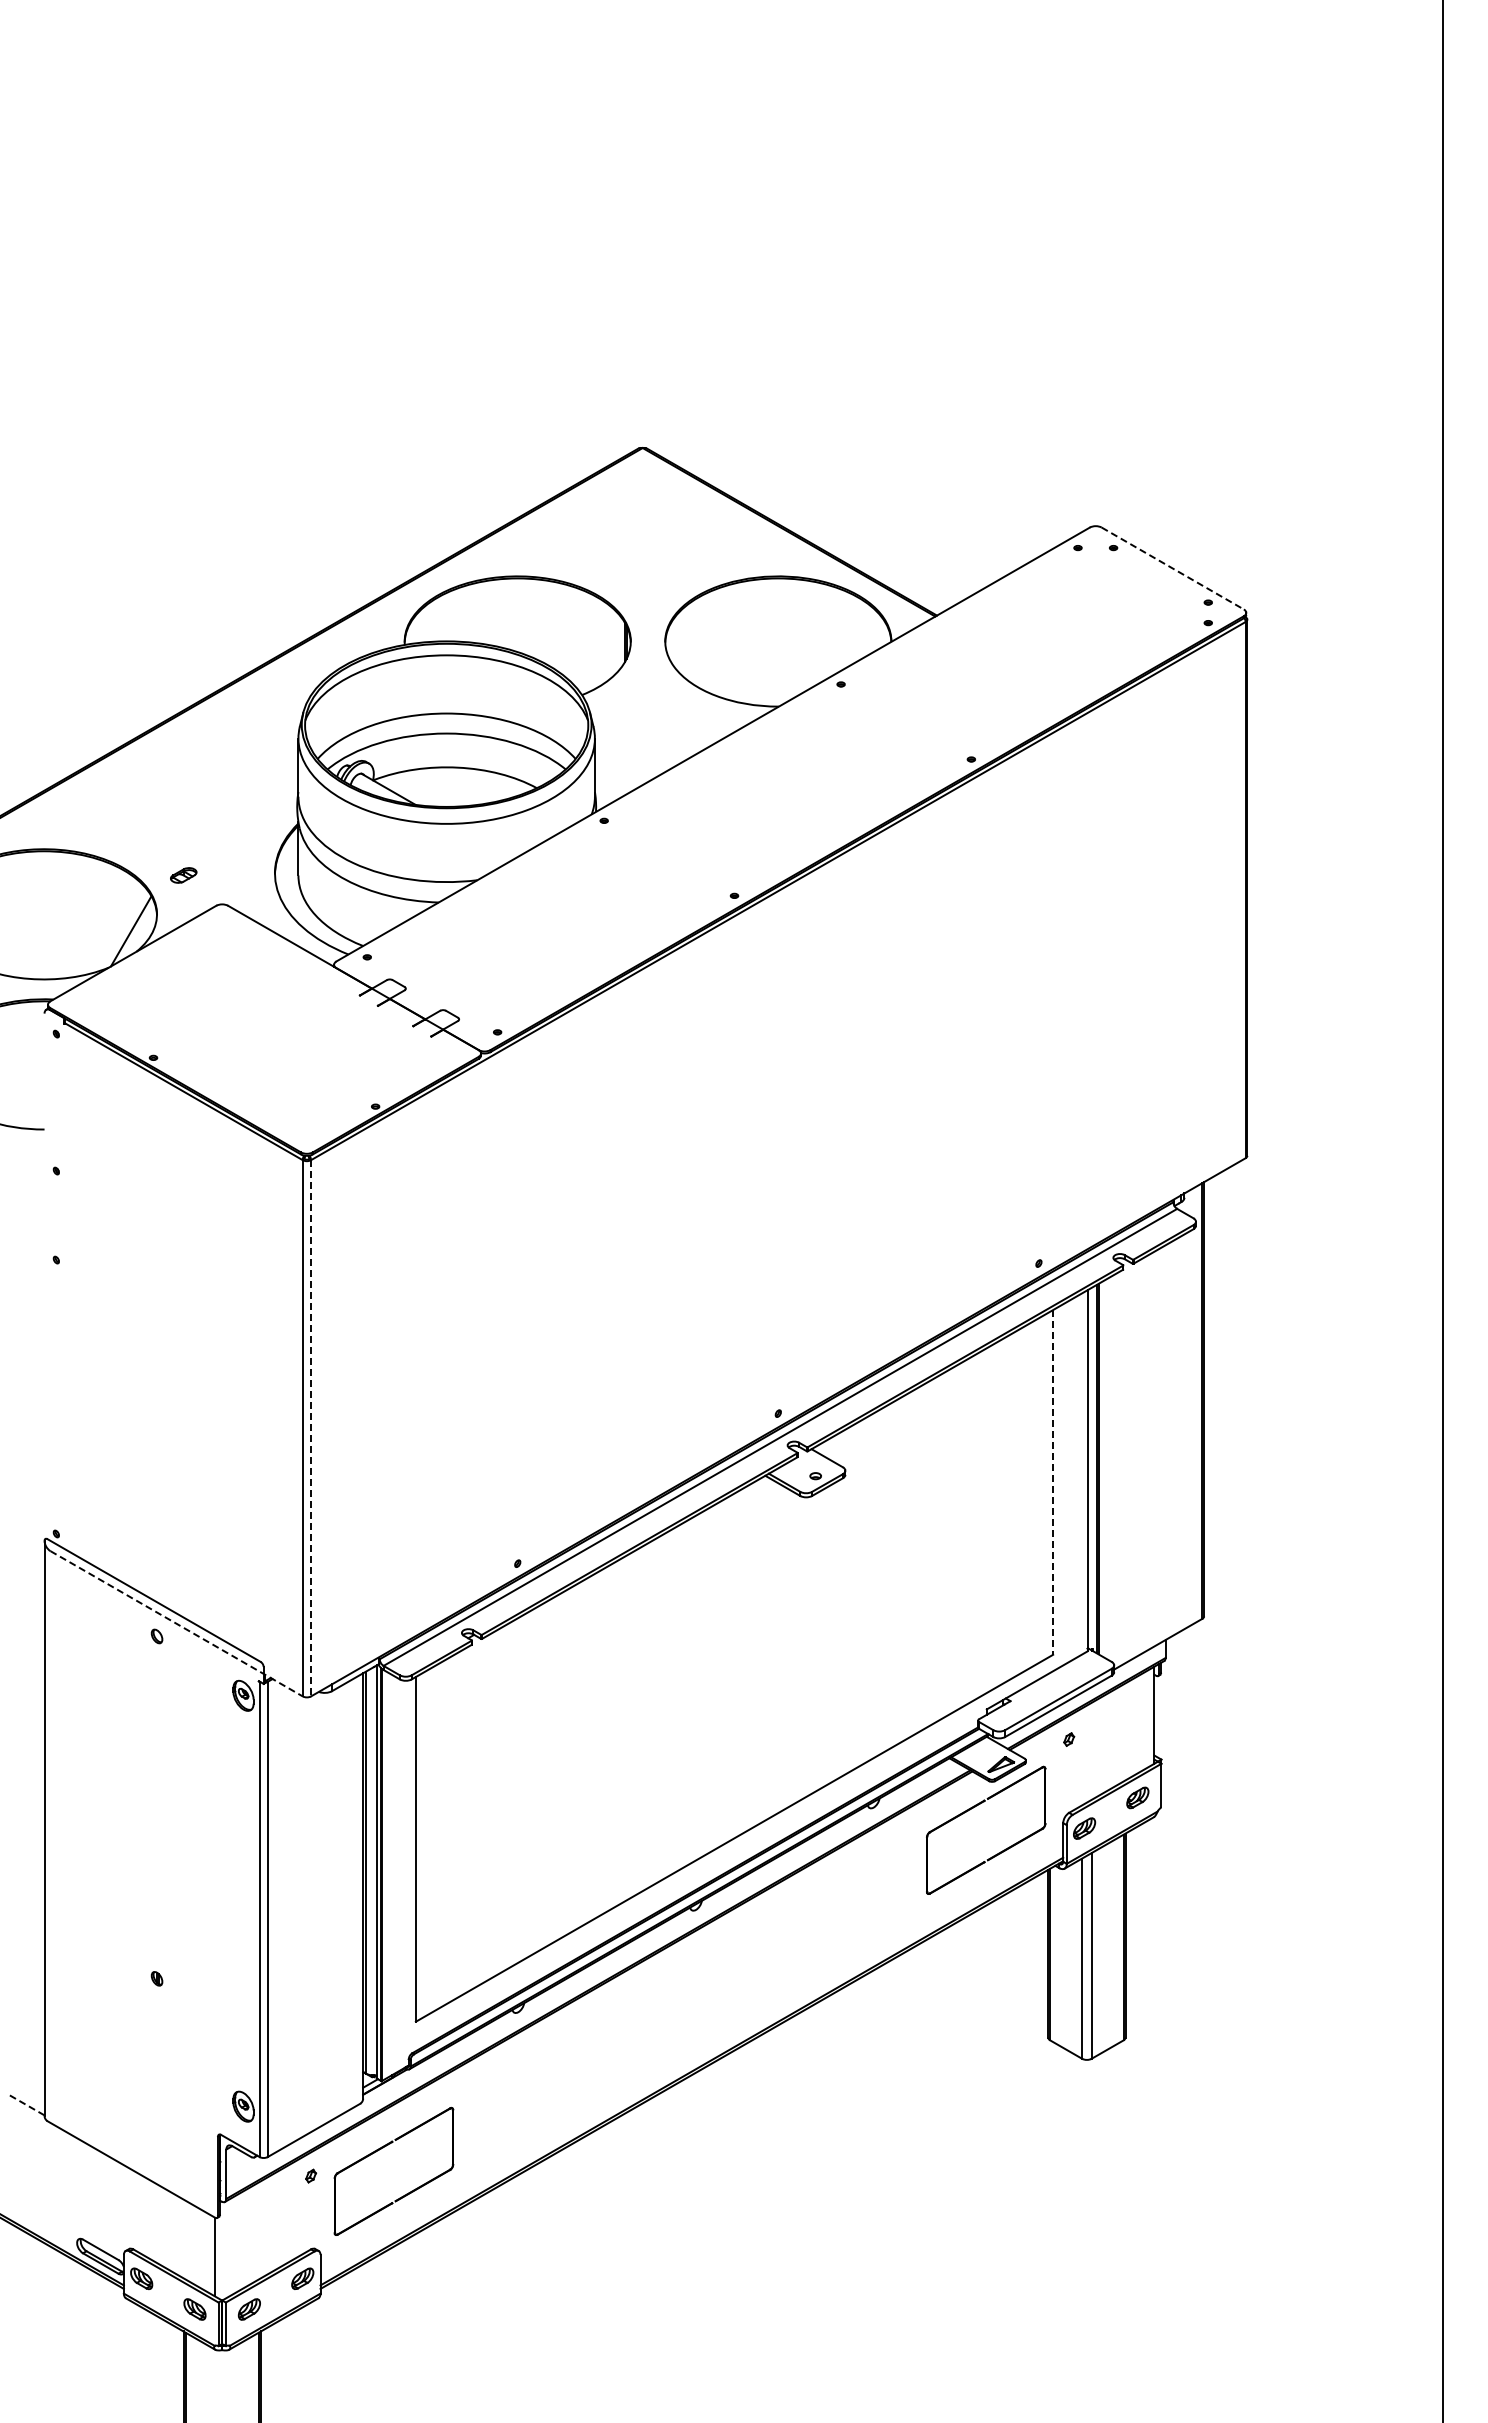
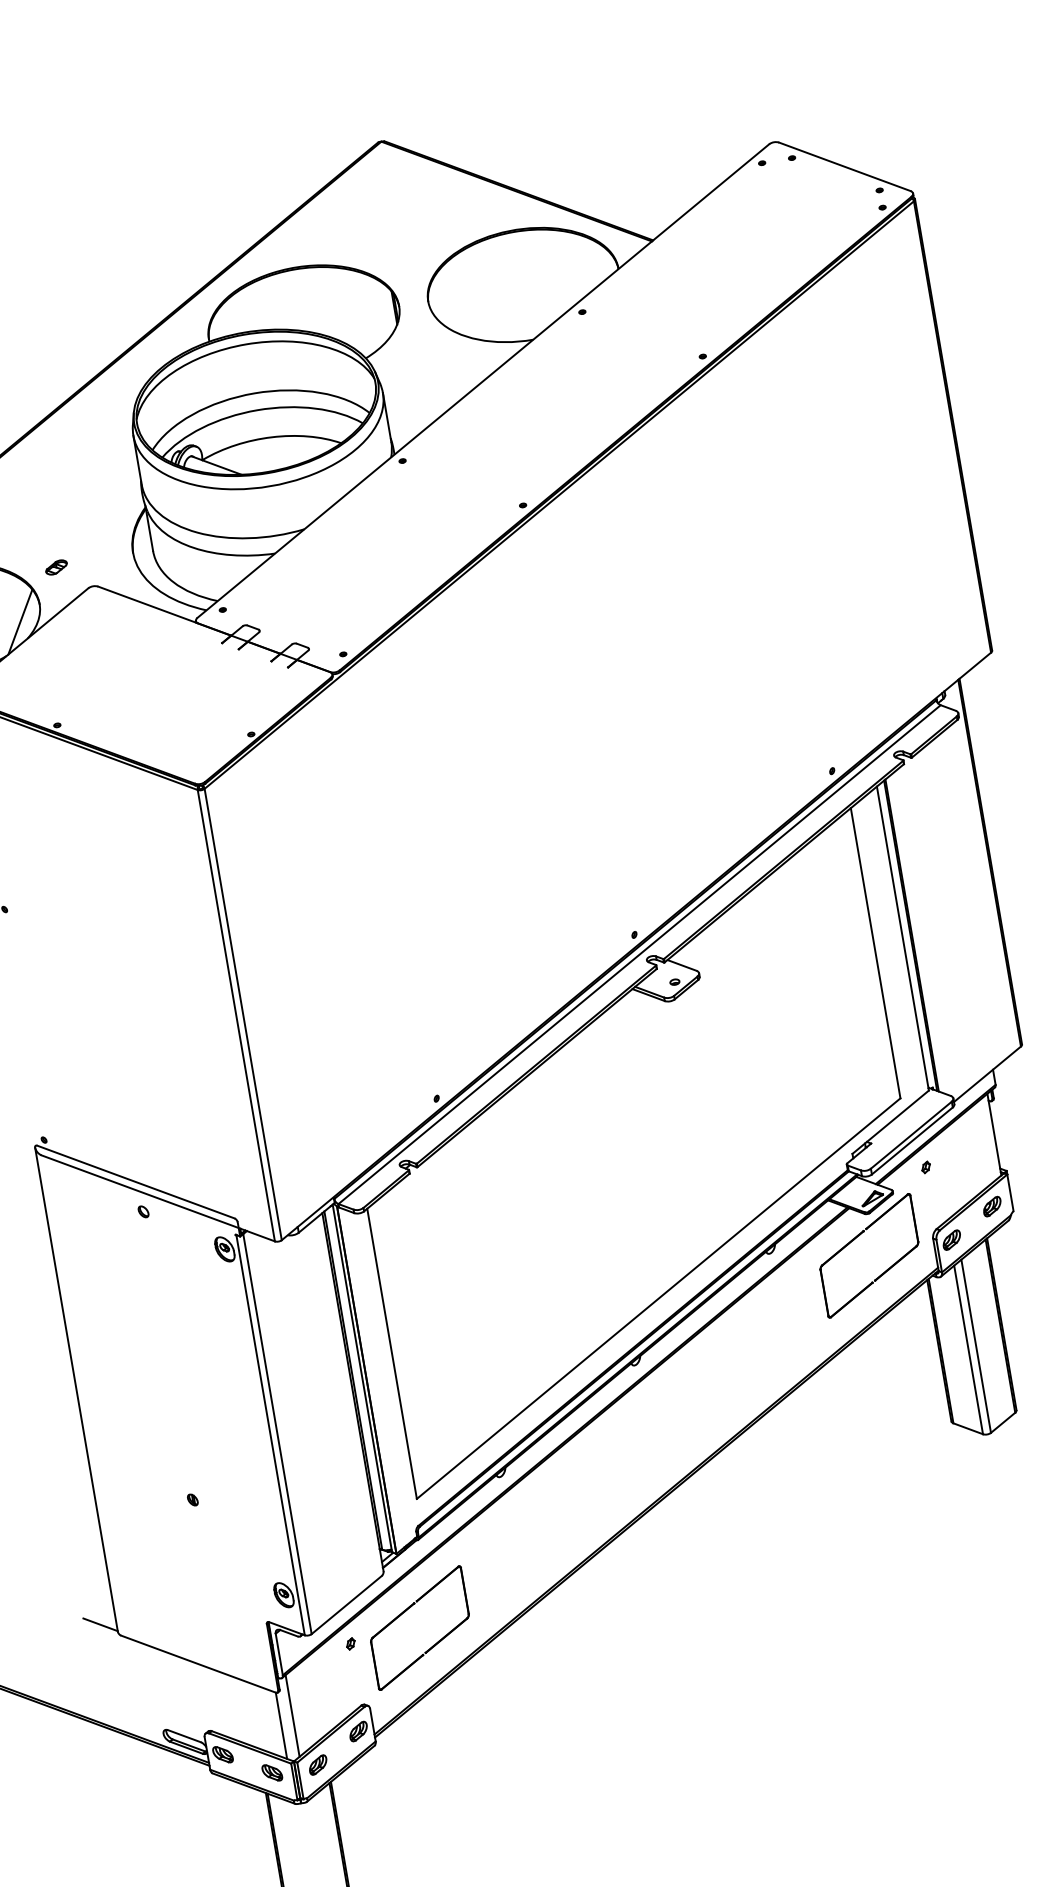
line: (1173, 568) -> (845, 166), dashed -> solid
line: (311, 1428) -> (243, 1014), dashed -> solid
line: (1053, 1482) -> (875, 953), dashed -> solid
line: (176, 1623) -> (158, 1198), dashed -> solid
line: (25, 2104) -> (100, 1624), dashed -> solid
line: (229, 2247) -> (292, 1715), added

